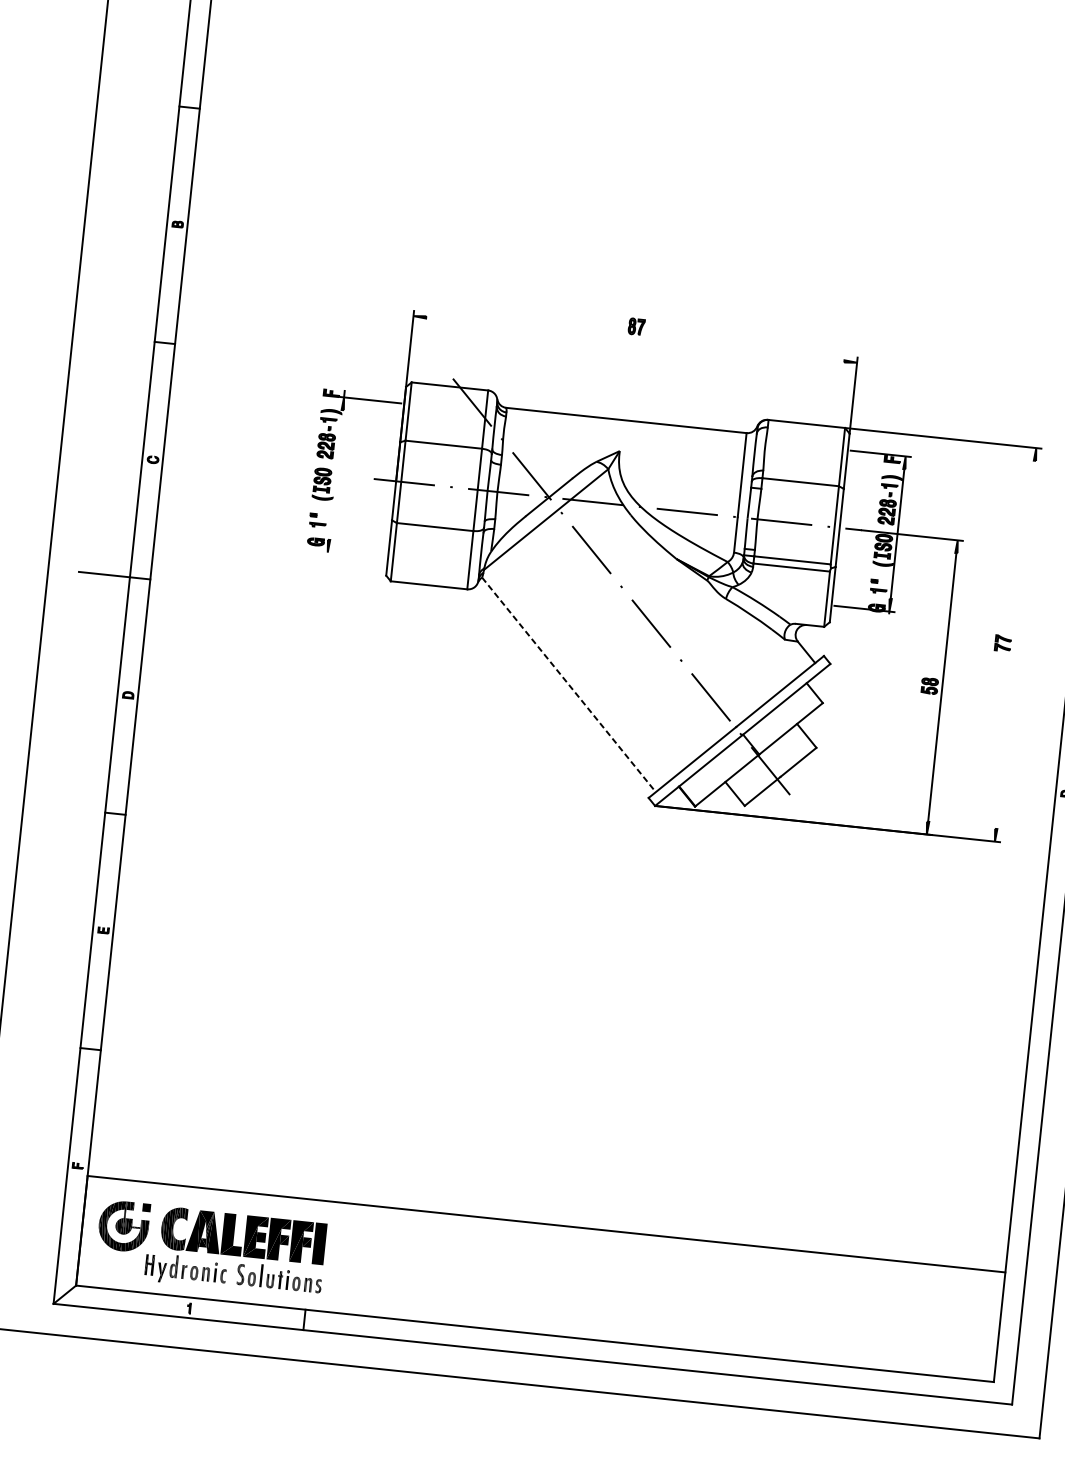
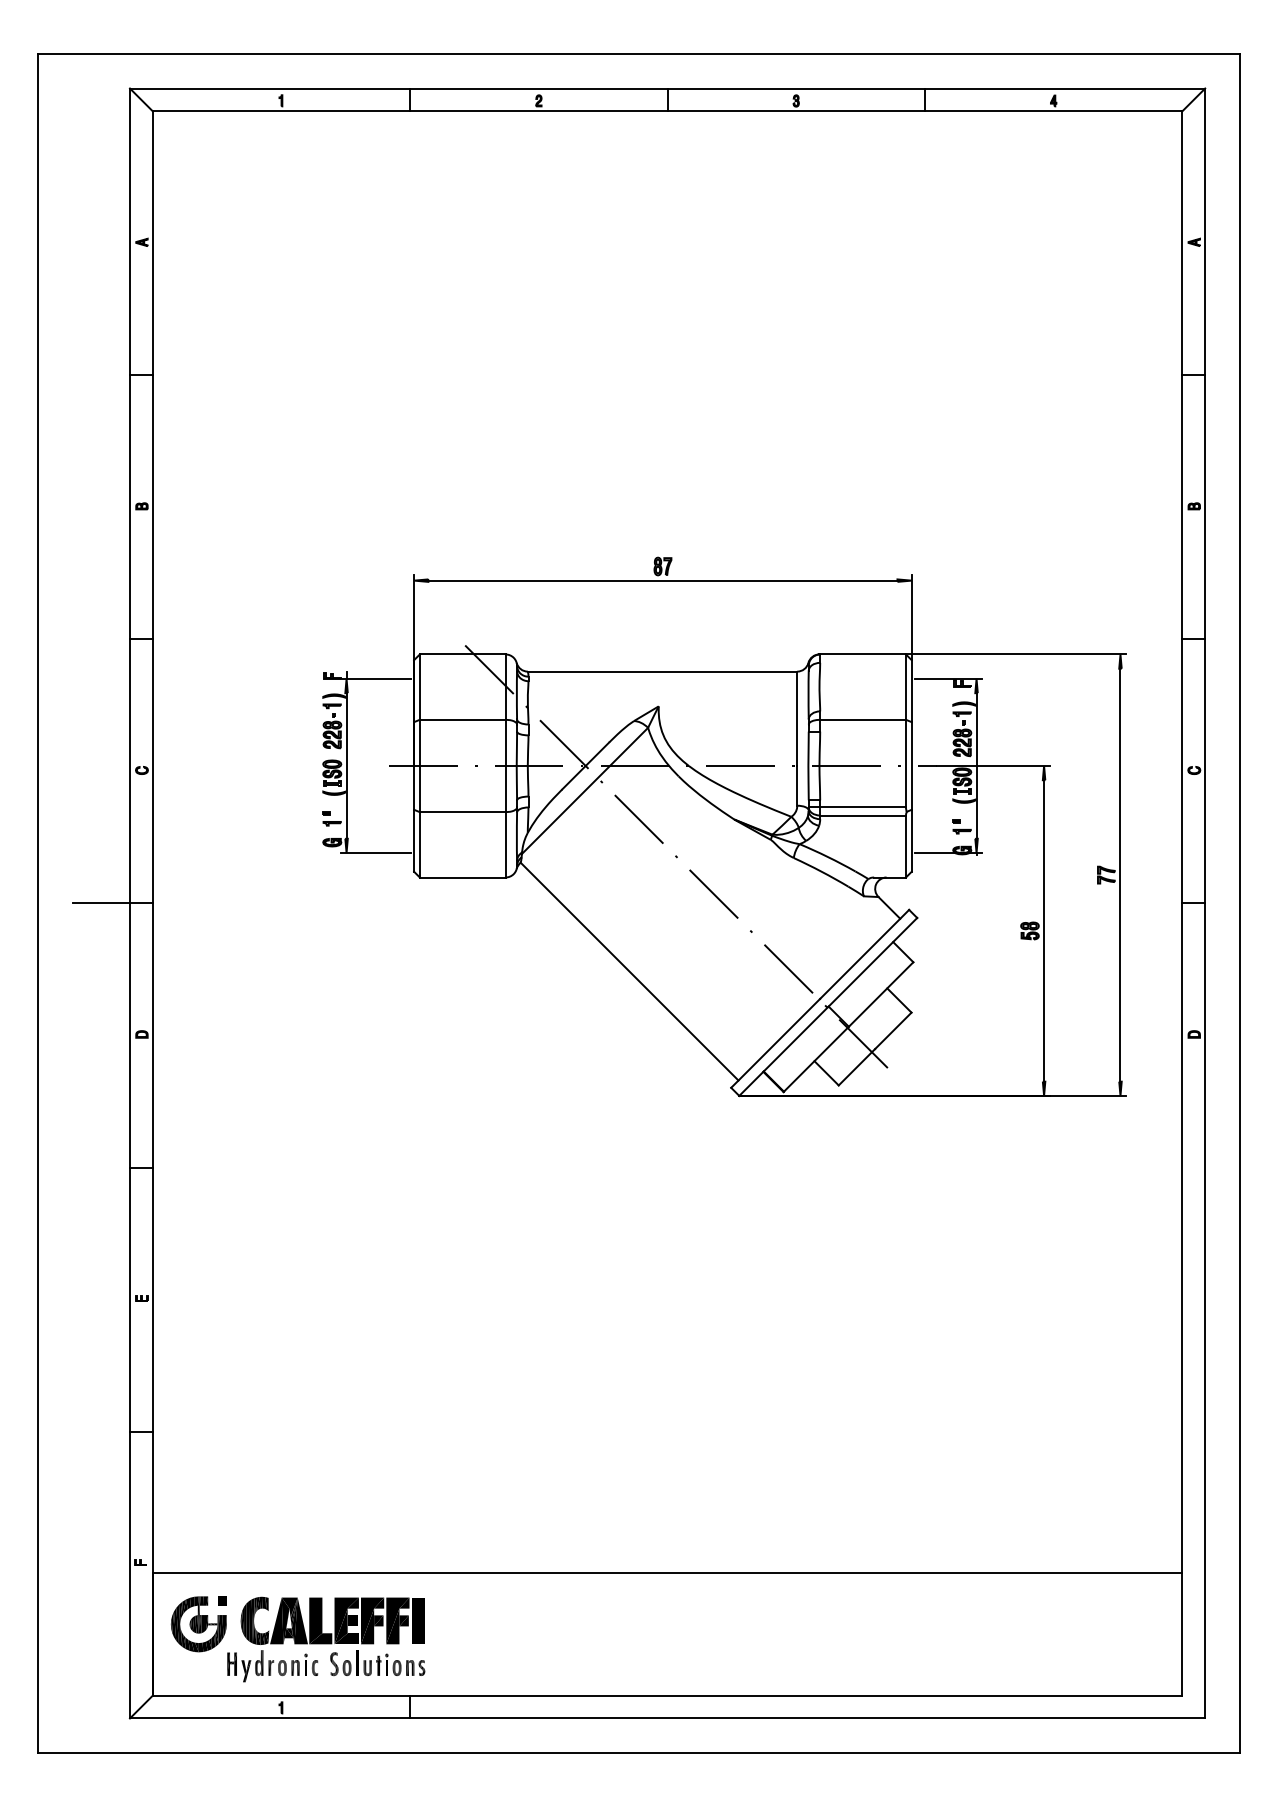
line: (634, 339) -> (662, 580), added
line: (335, 474) -> (346, 765), added
line: (353, 555) -> (375, 853), added
line: (1015, 644) -> (1120, 874), added
line: (568, 684) -> (629, 971), dashed -> solid

